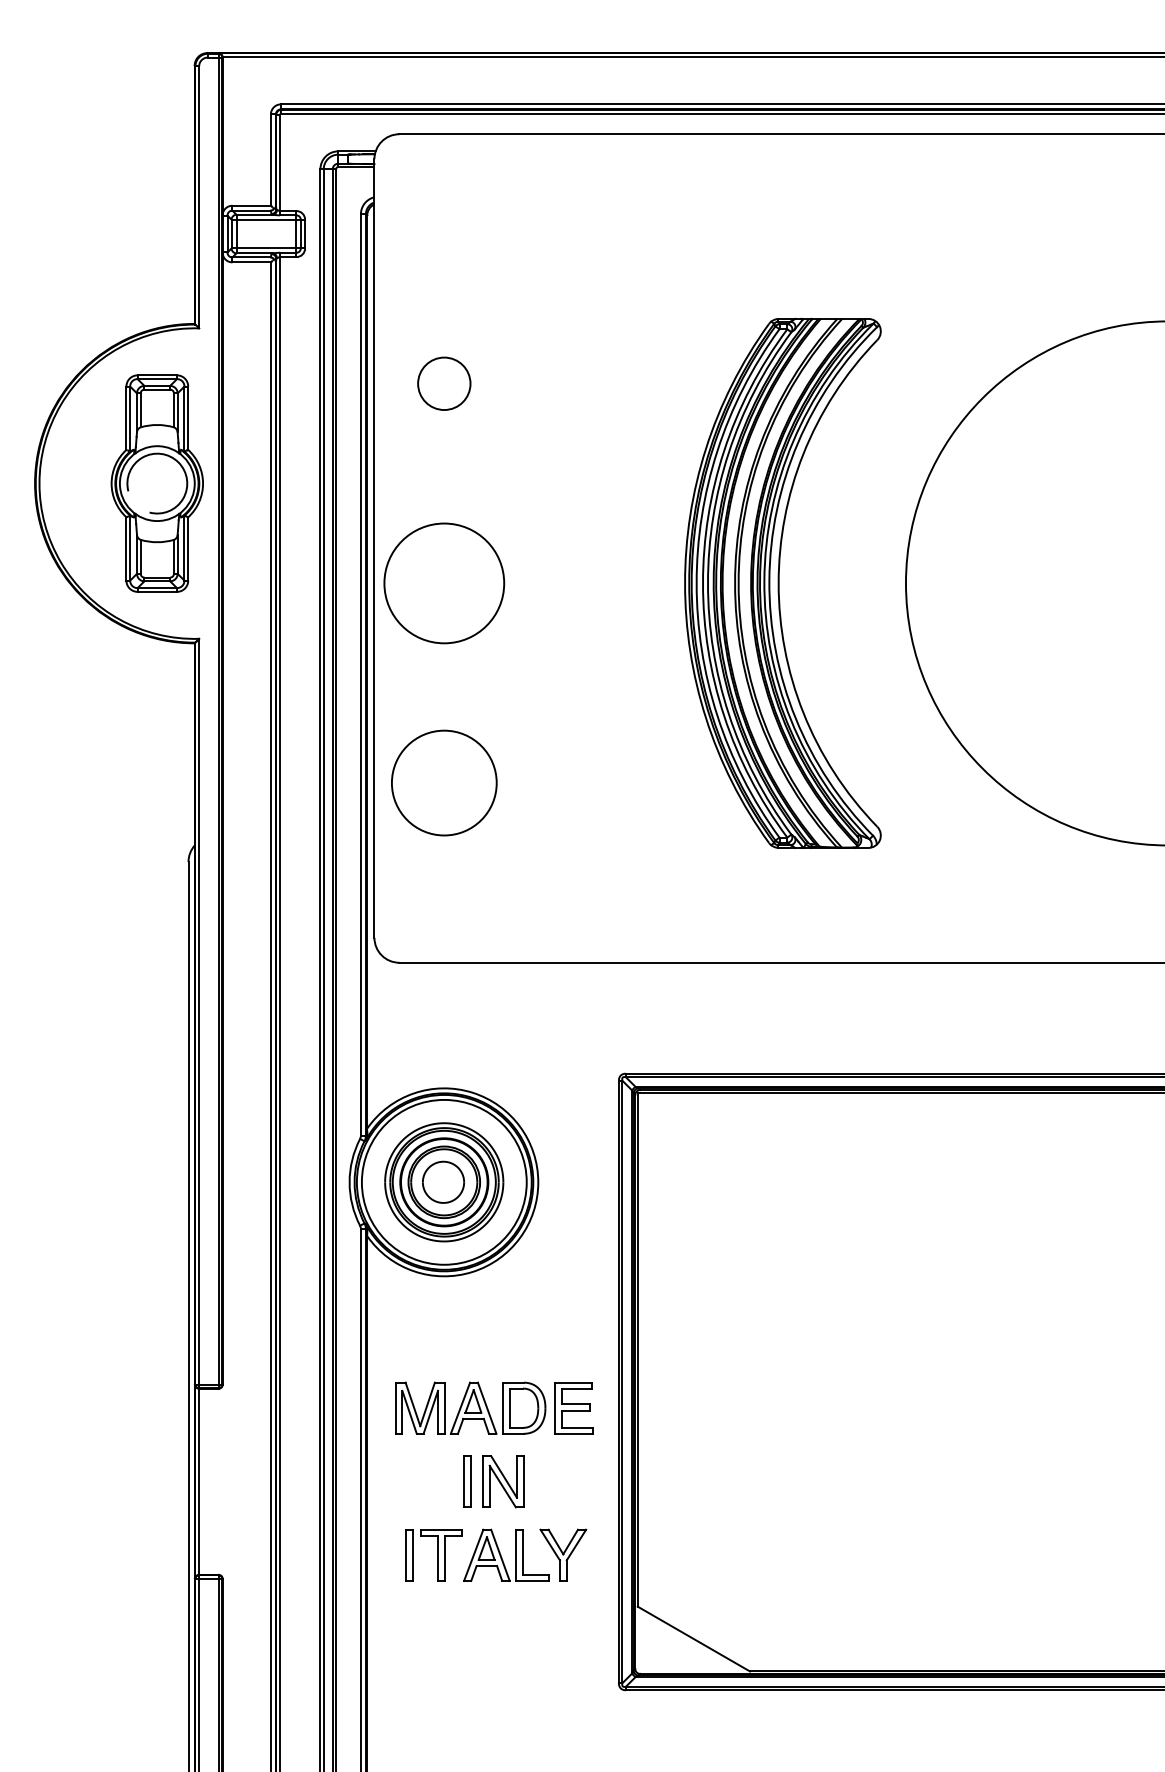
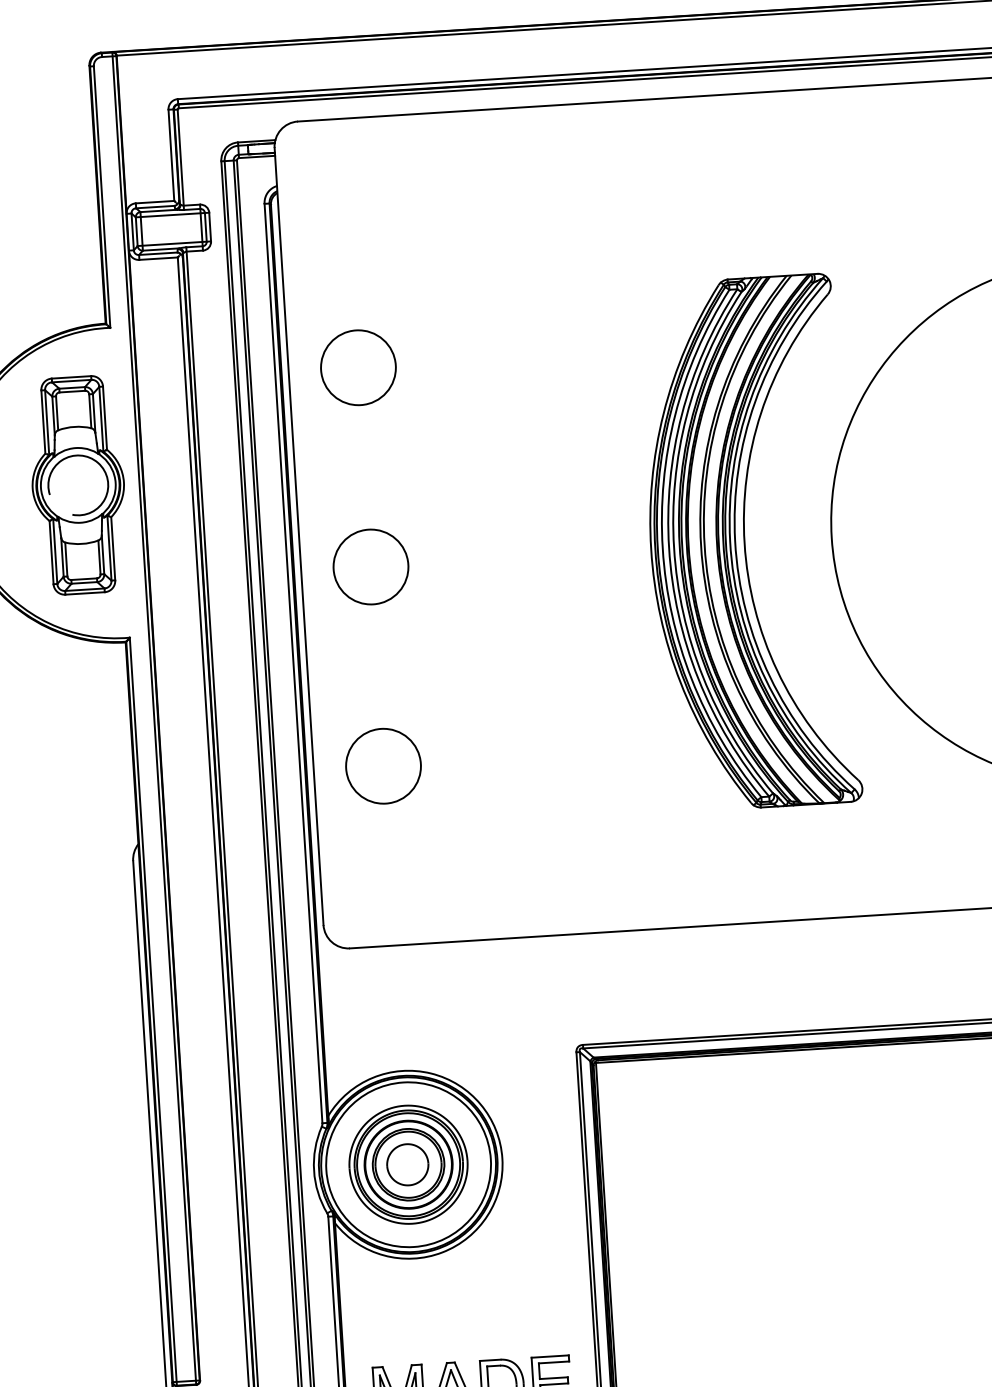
circle: (443, 383) -> (357, 367), size x1.43
part: (782, 582) -> (748, 542), moved
circle: (443, 583) -> (370, 567), size x0.62
circle: (443, 782) -> (382, 765), size x0.71

